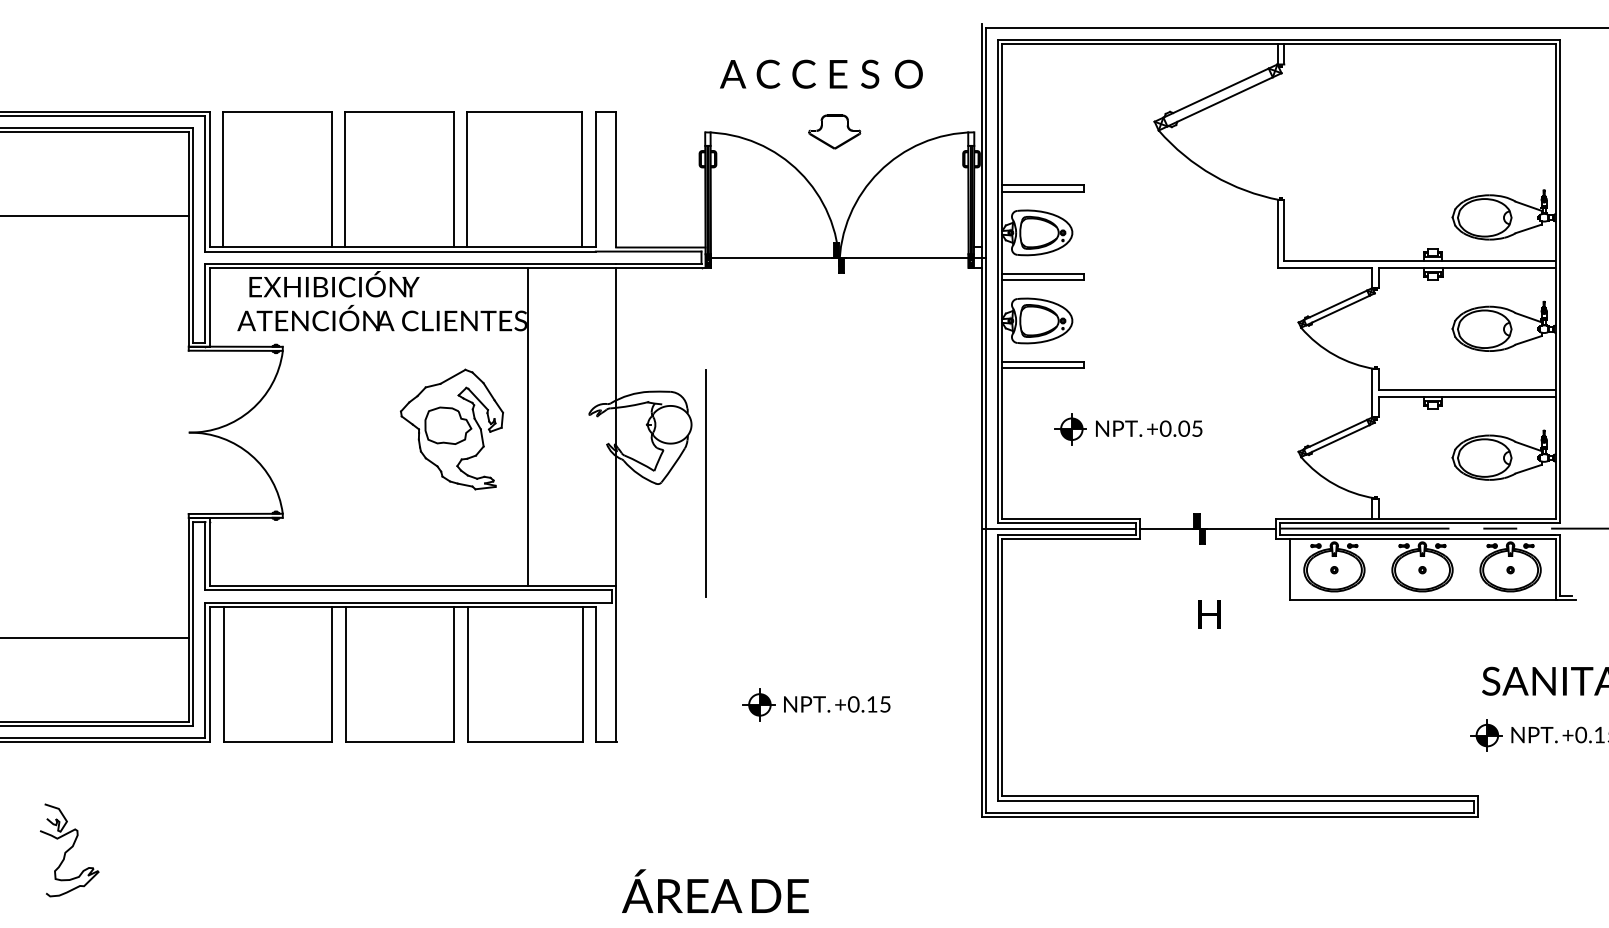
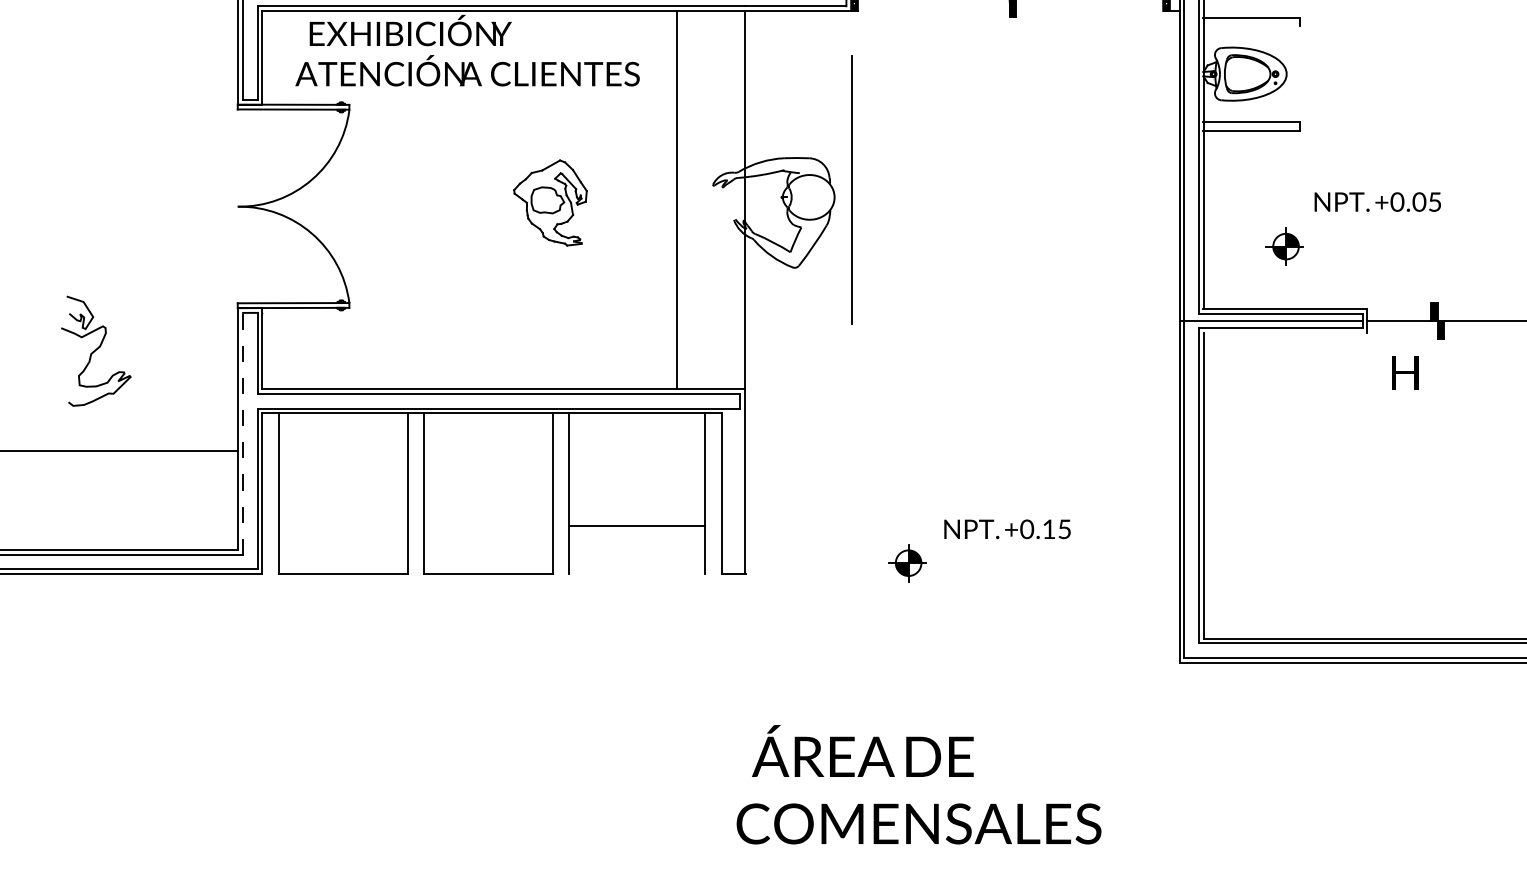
line: (1042, 280) -> (1251, 26), removed
line: (528, 426) -> (677, 199), moved
part: (452, 429) -> (550, 202), size x0.6
part: (1070, 429) -> (1284, 246), moved
line: (705, 483) -> (851, 189), moved
line: (1071, 538) -> (1285, 332), removed
text: (1209, 614) -> (1405, 372), moved
line: (193, 624) -> (243, 434), solid -> dashed
part: (758, 704) -> (906, 562), moved
line: (524, 742) -> (636, 525), moved
part: (69, 850) -> (96, 351), moved

